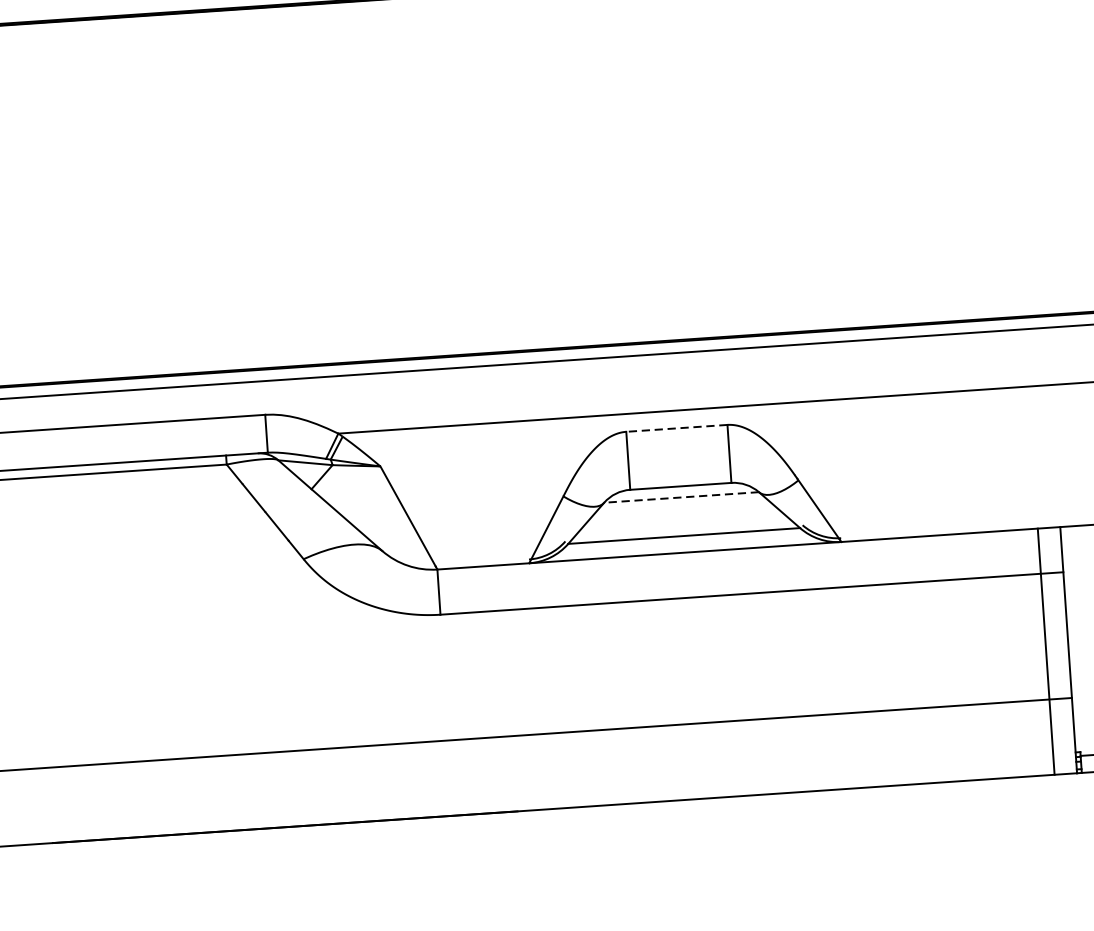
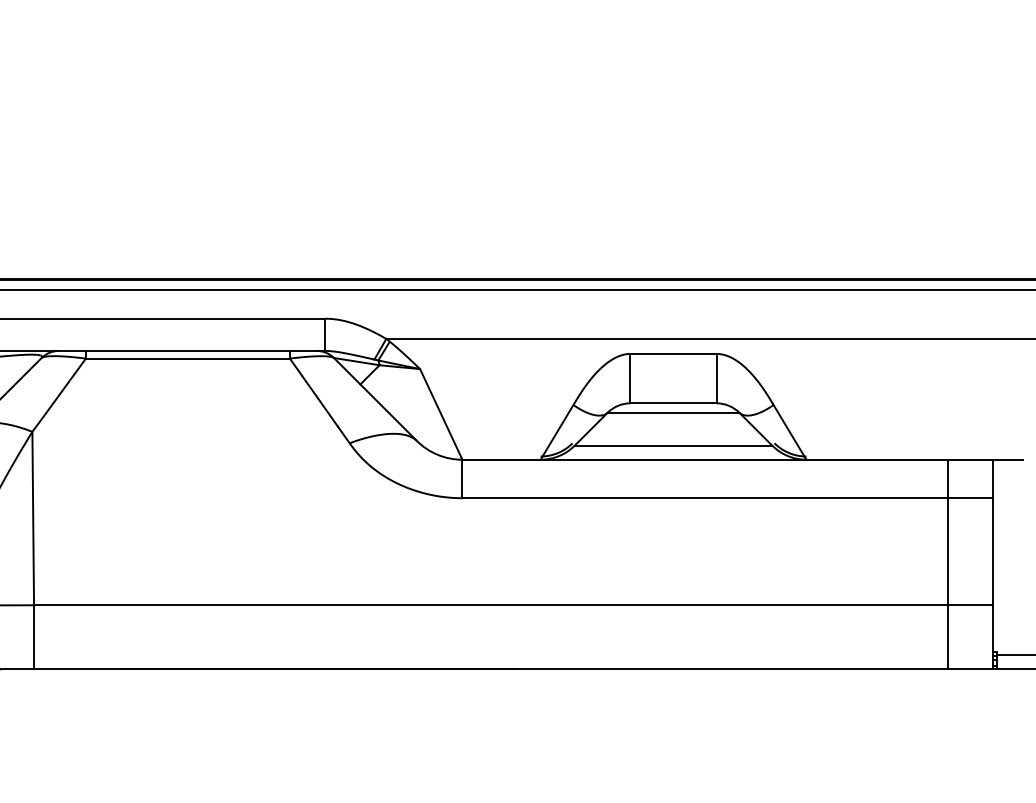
line: (676, 427) -> (673, 353), dashed -> solid
line: (681, 497) -> (673, 412), dashed -> solid
line: (1046, 651) -> (947, 564), moved

